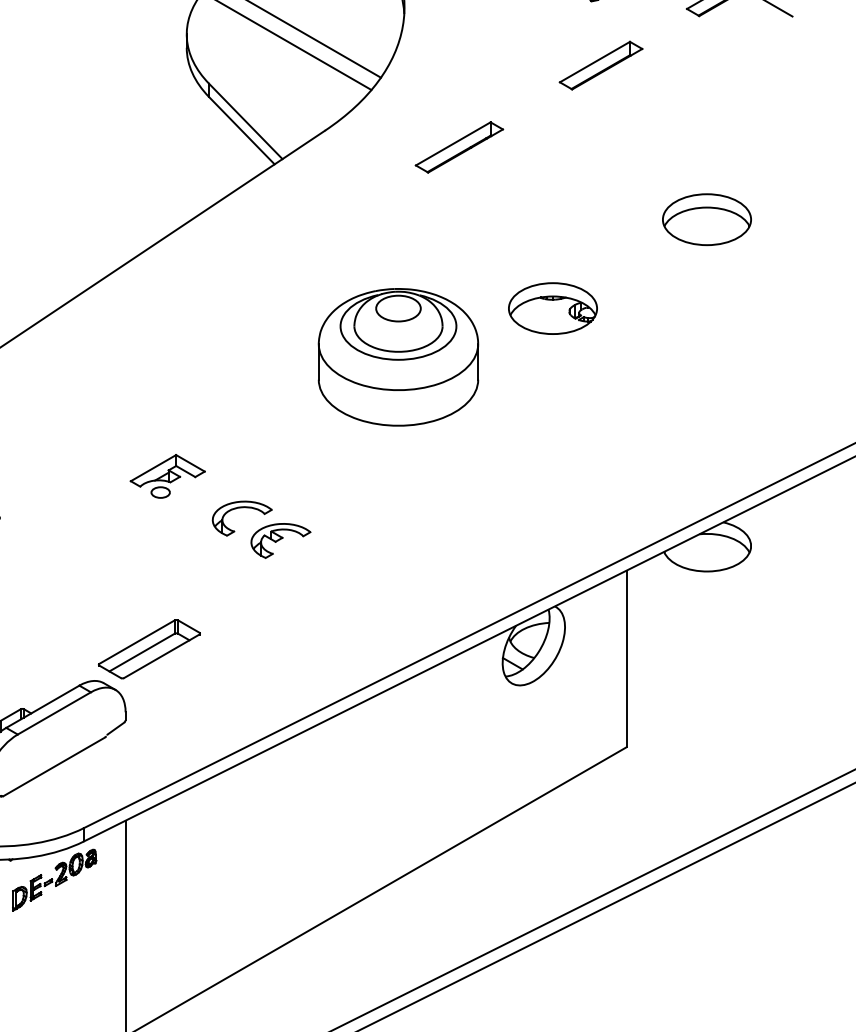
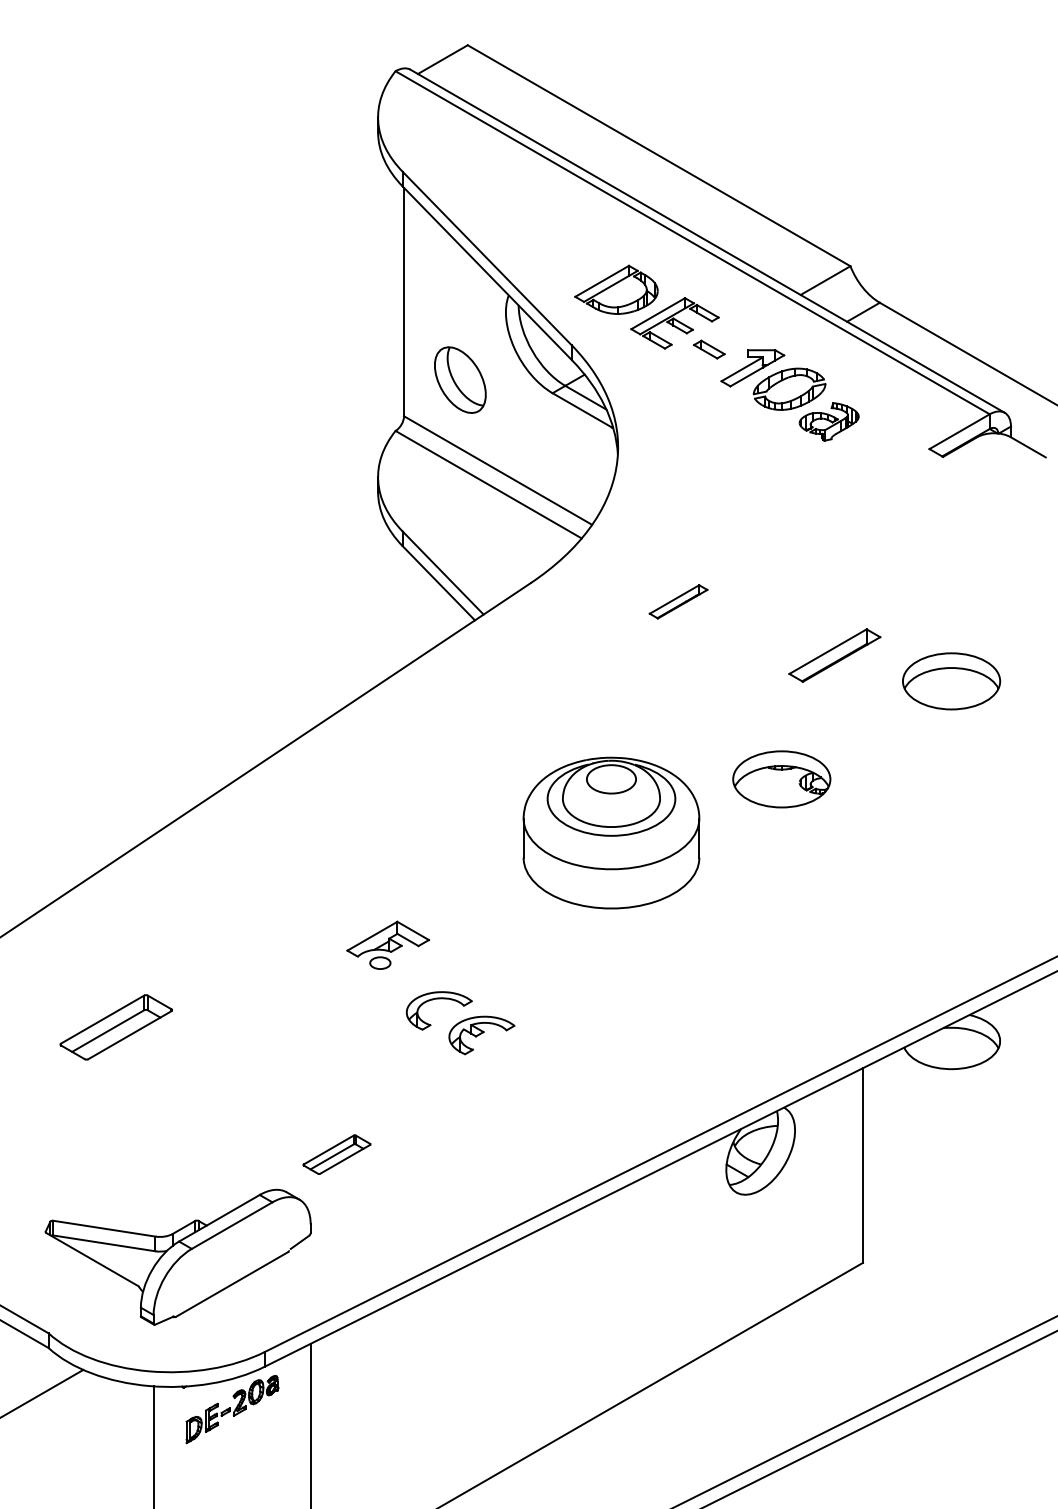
part: (600, 65) -> (834, 655), moved
part: (459, 147) -> (678, 601), size x0.6
part: (167, 475) -> (387, 944), moved
part: (149, 648) -> (336, 1154), size x0.6

